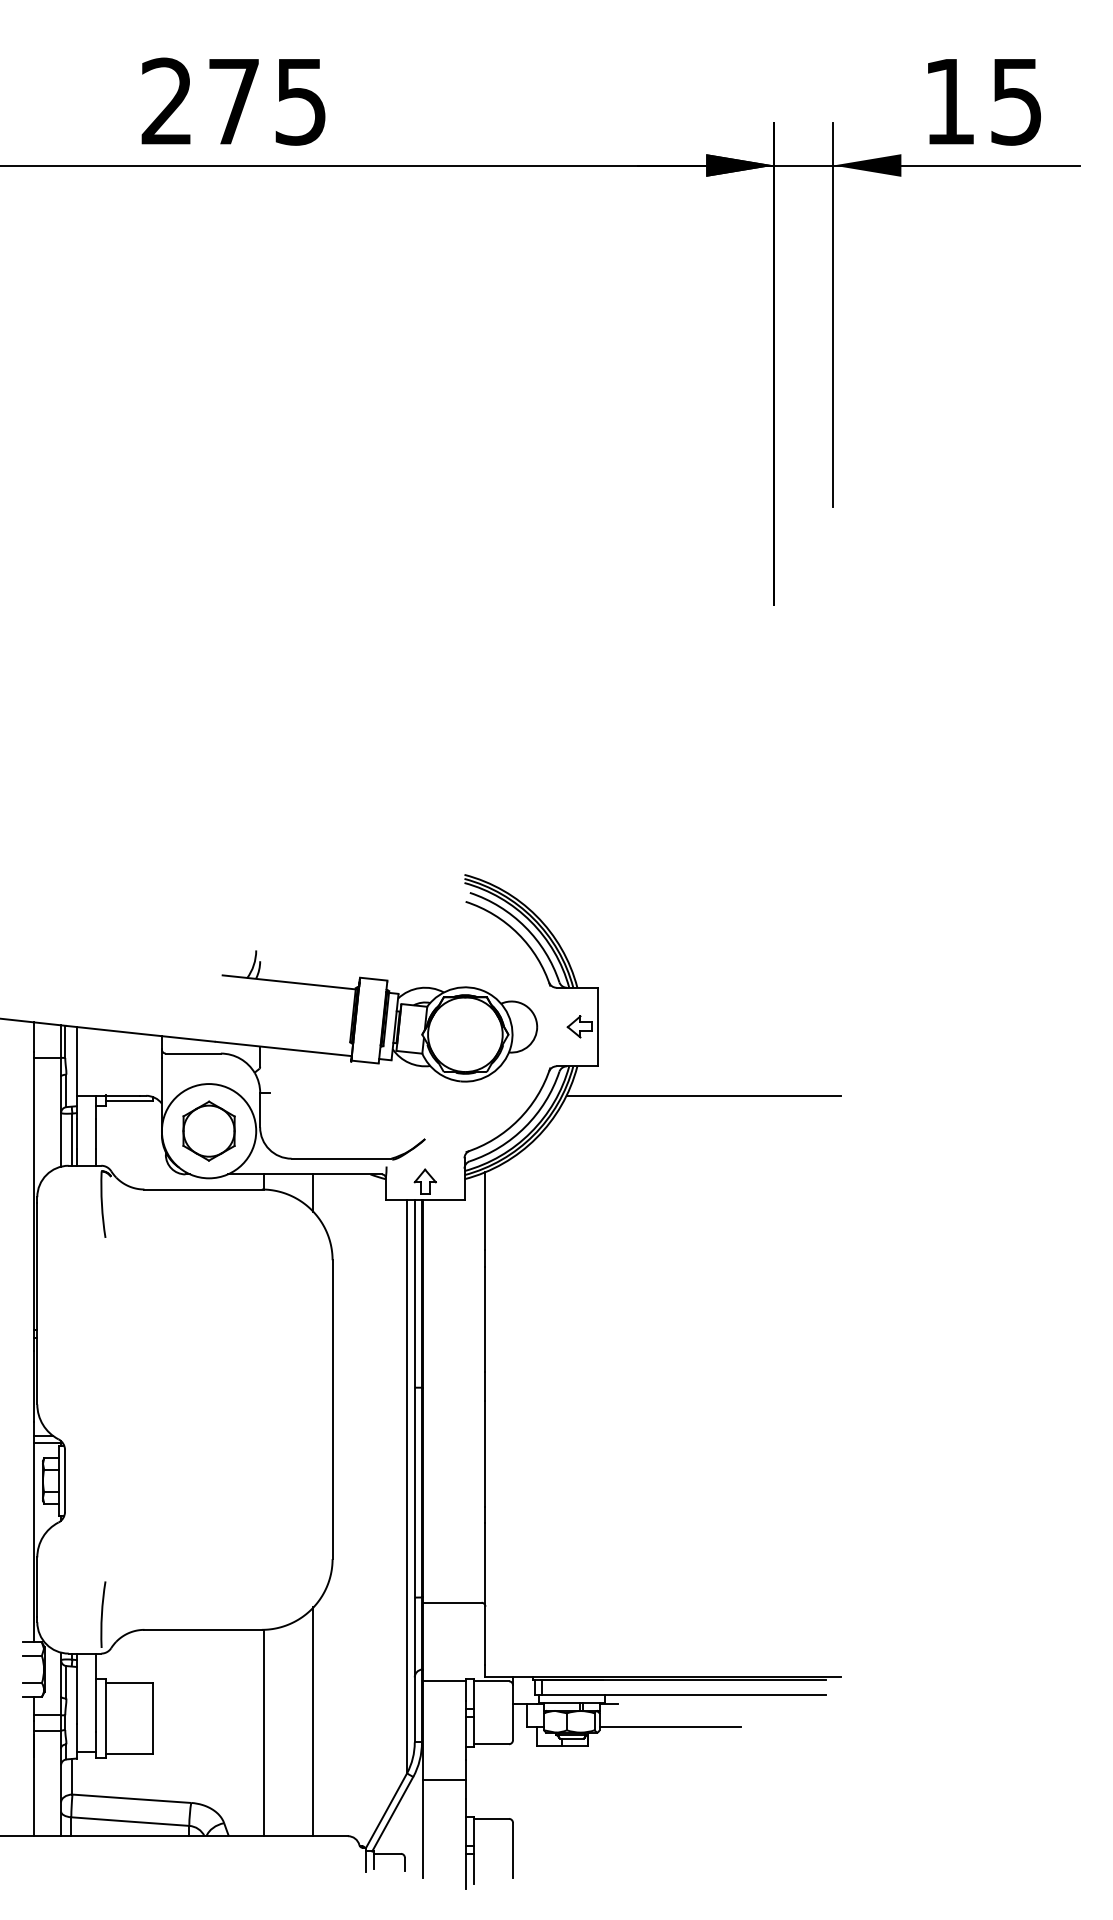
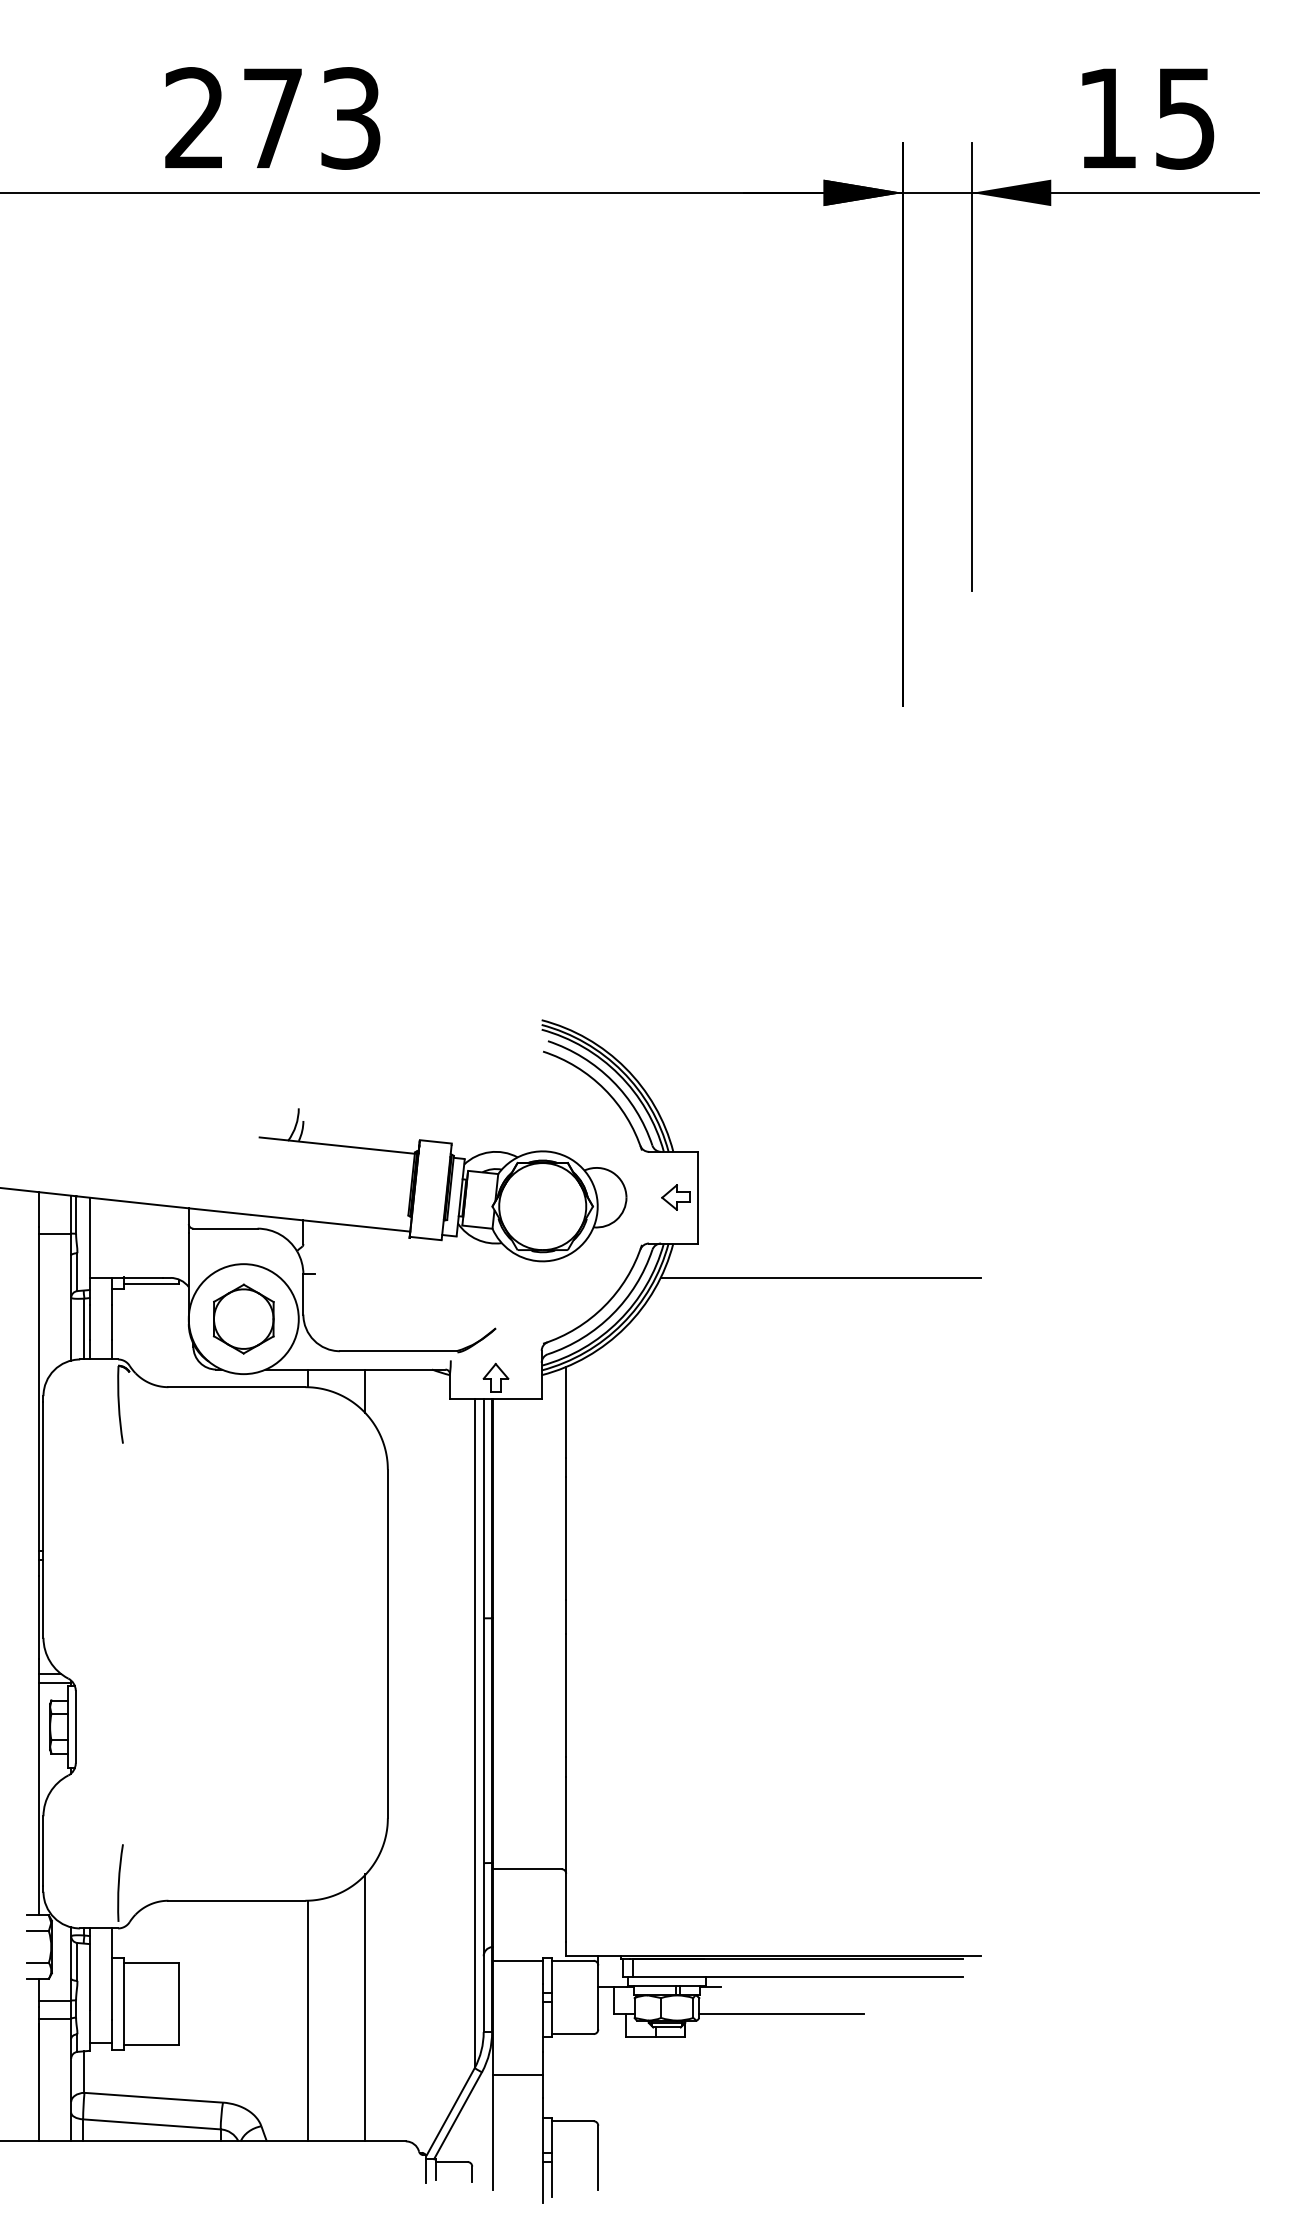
text: (300, 101) -> (350, 118), 275 -> 273

